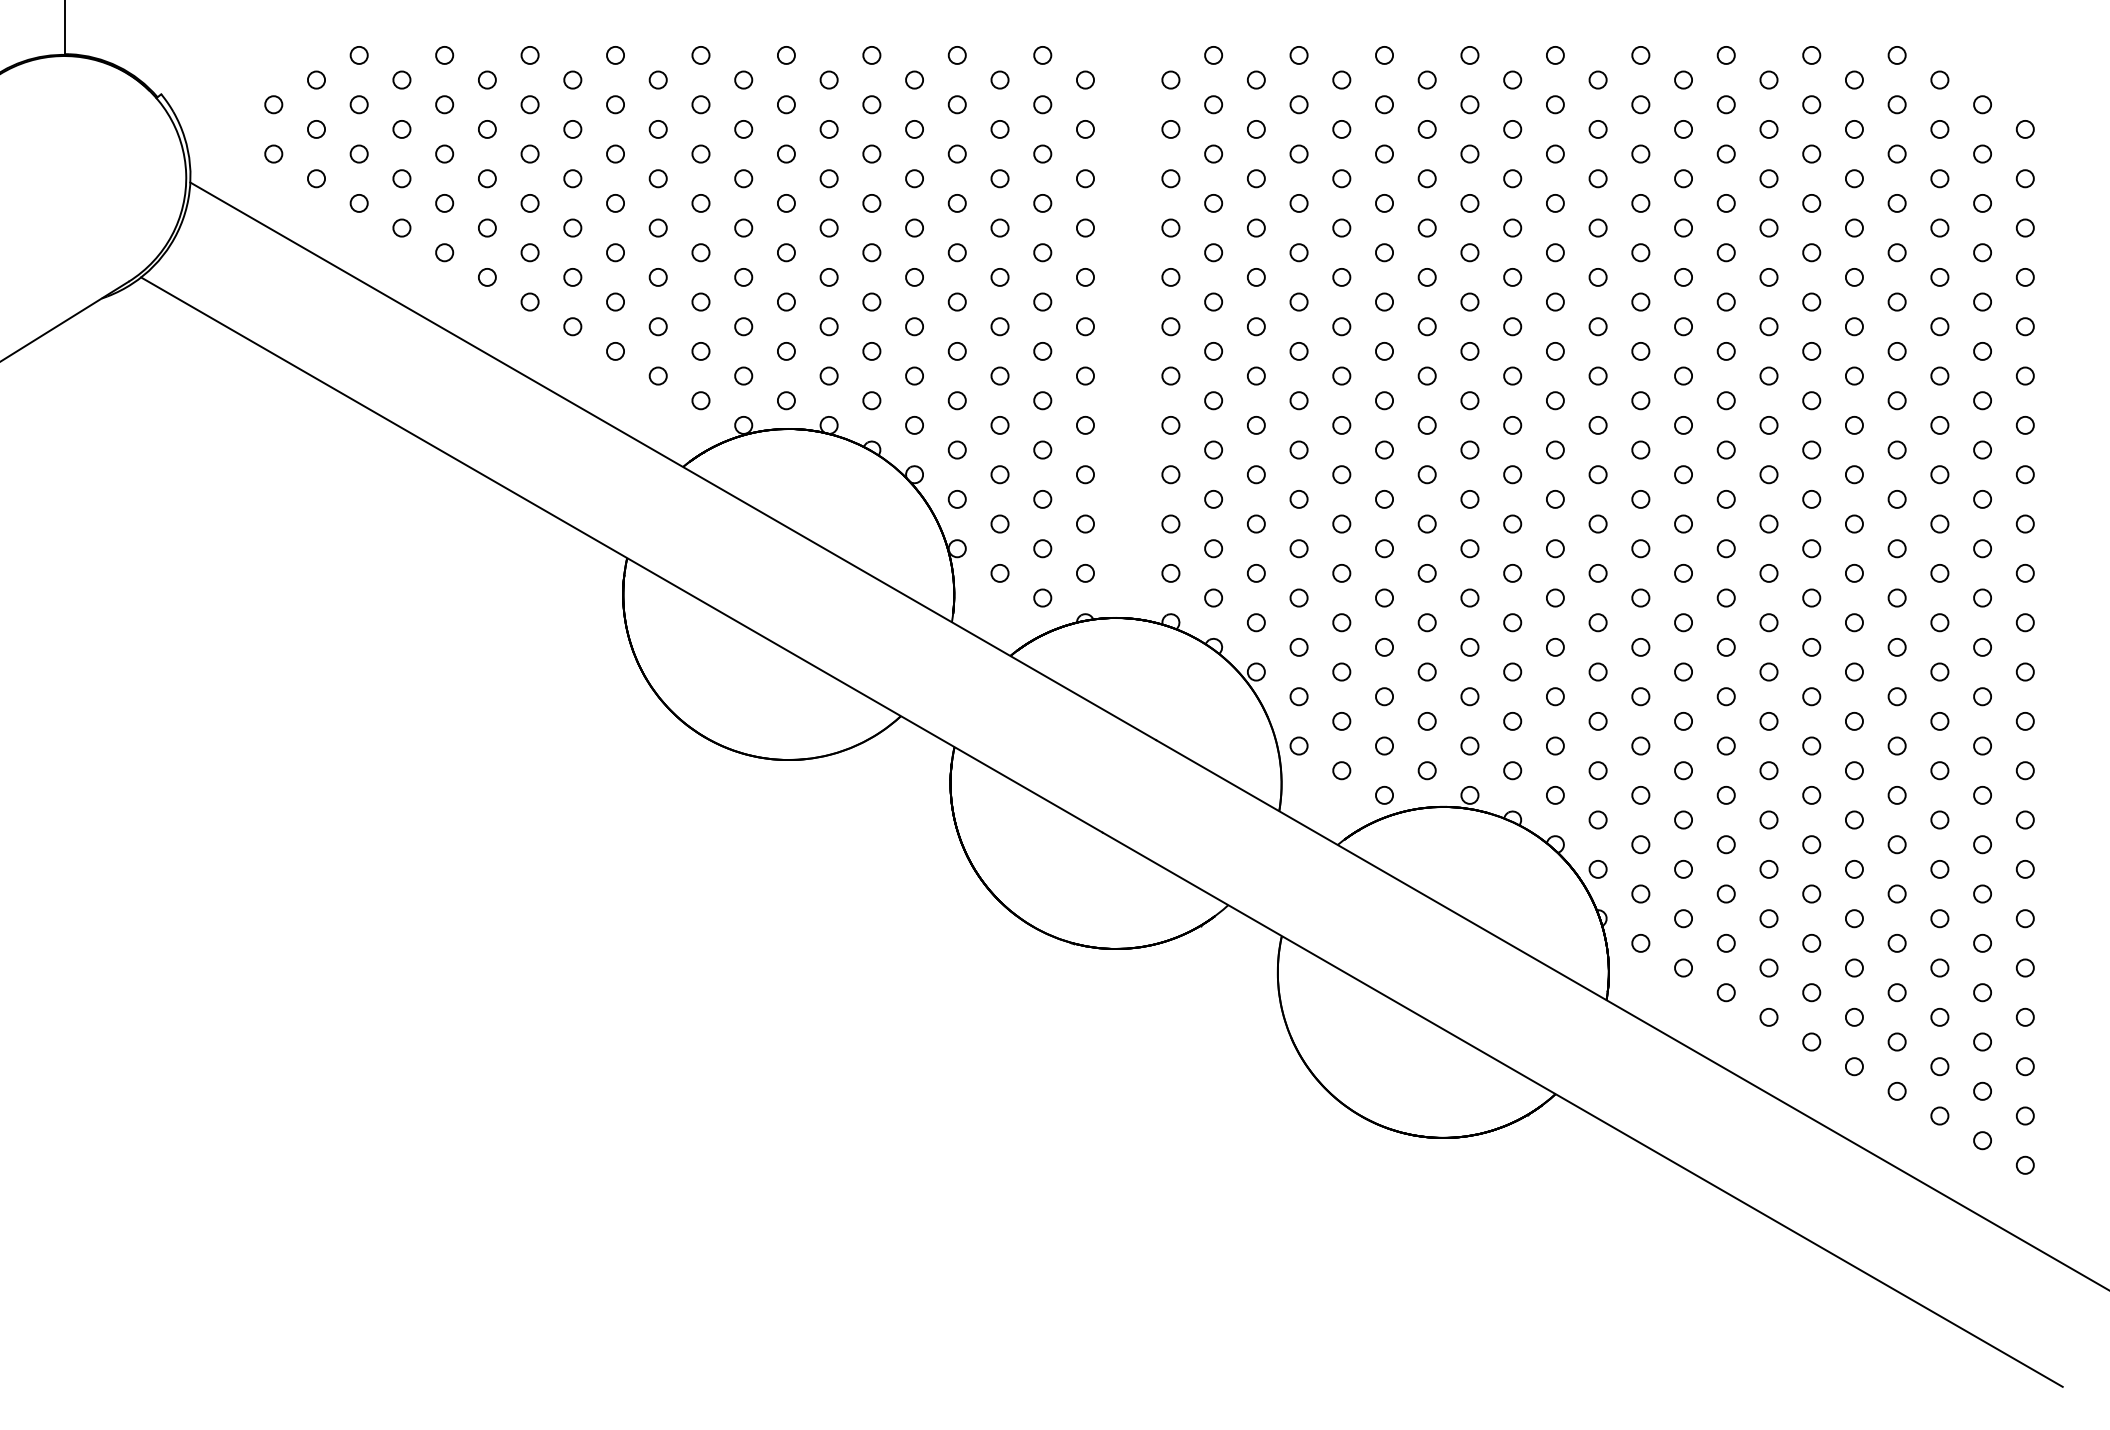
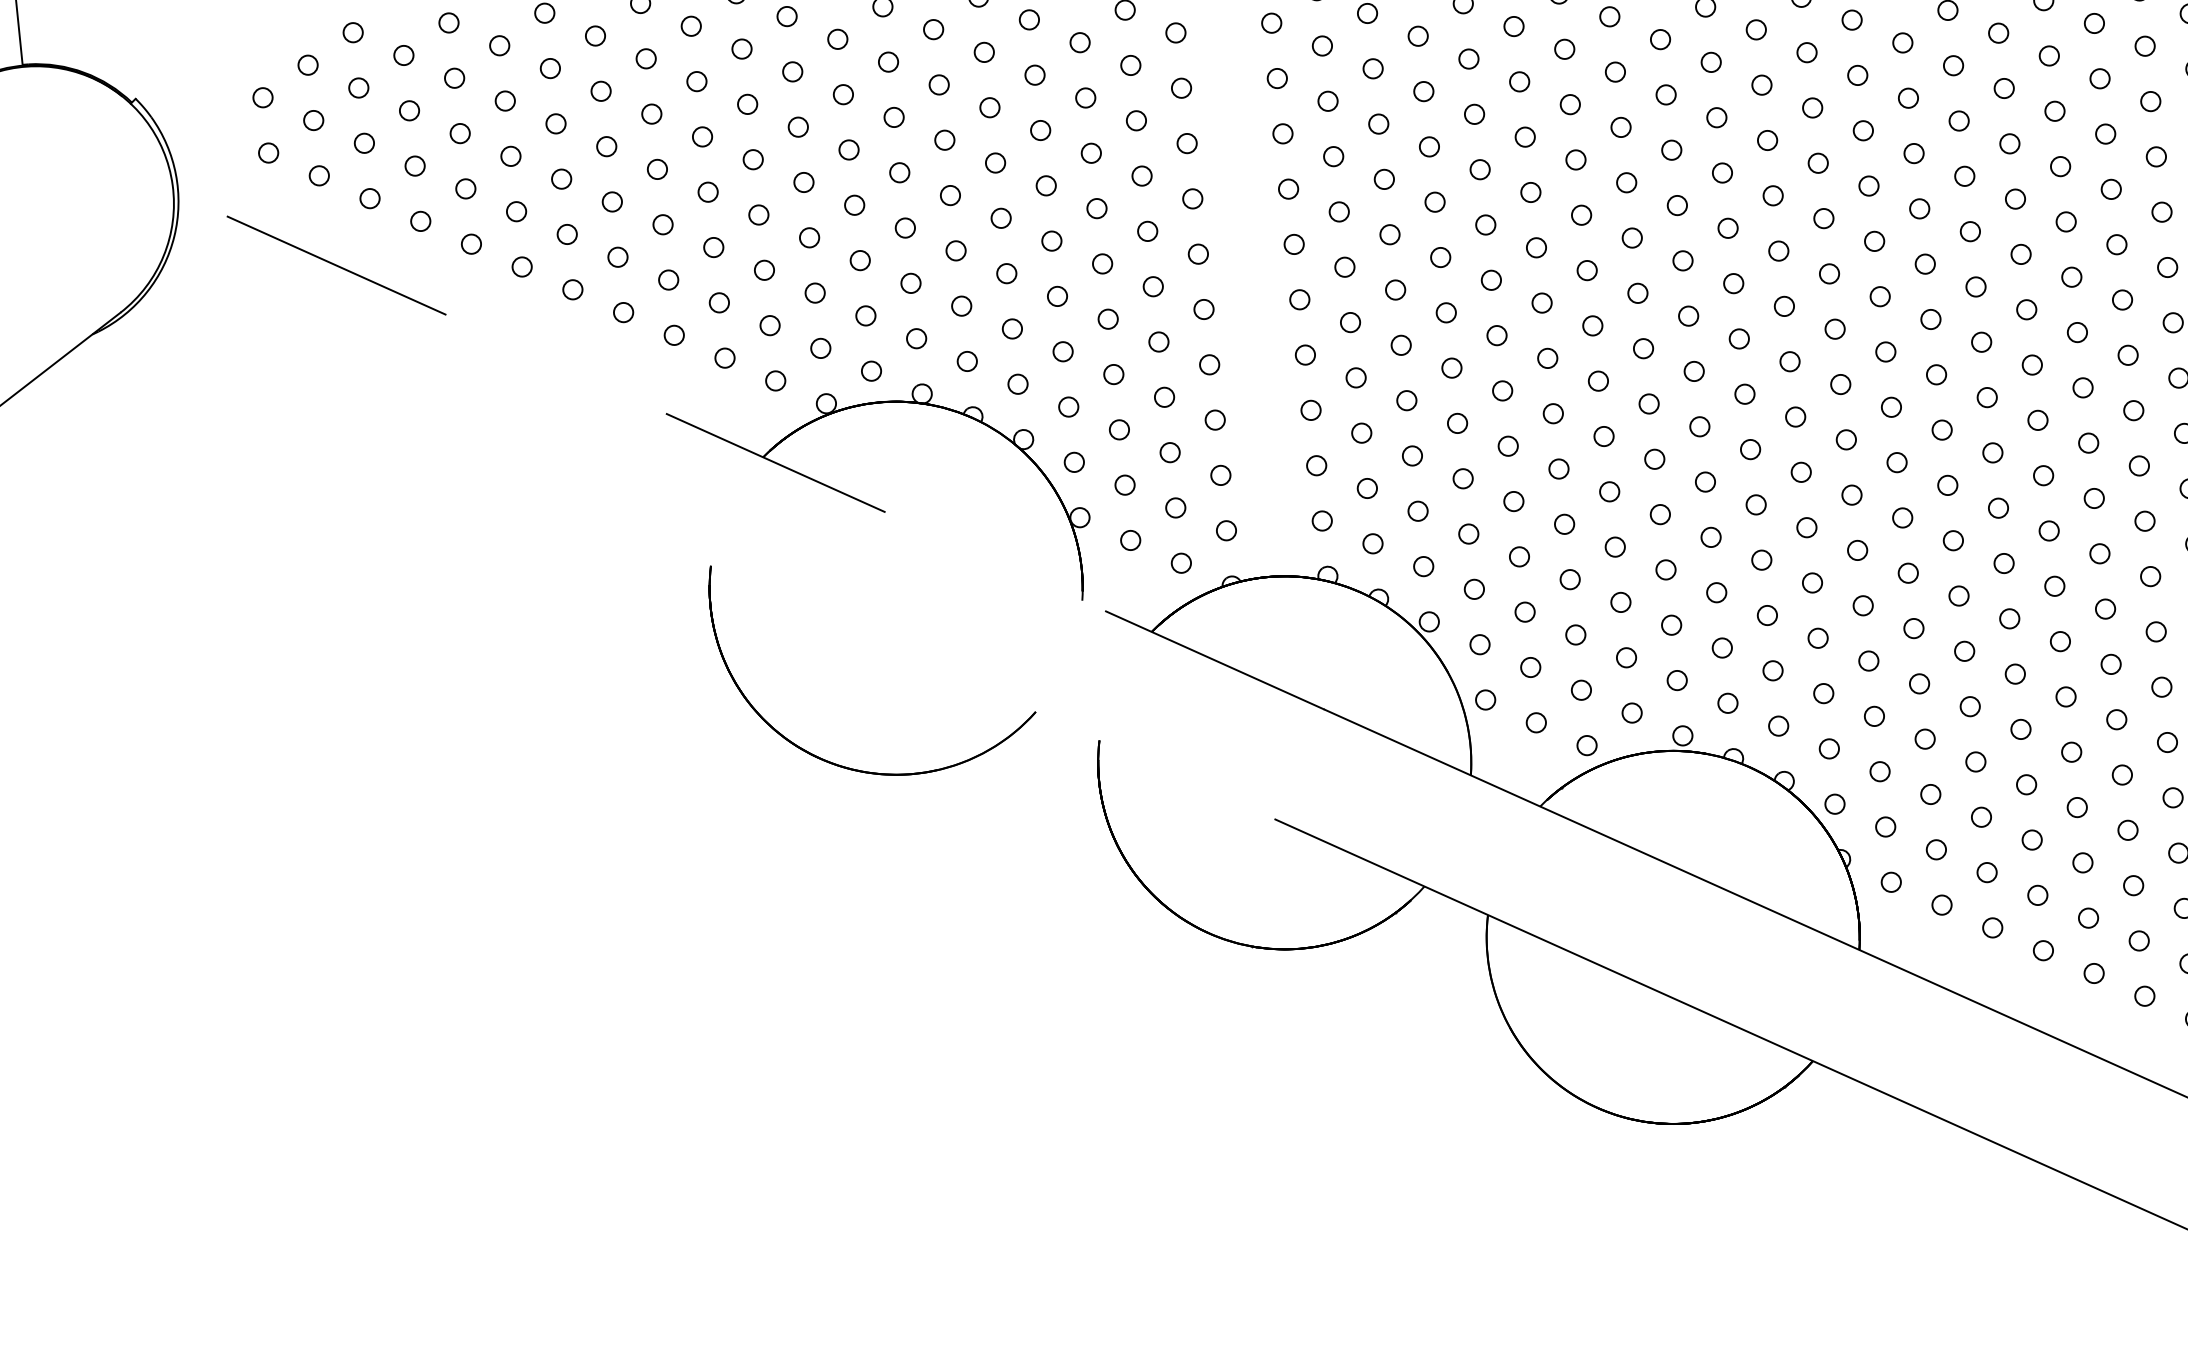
line: (673, 461) -> (751, 452), solid -> dashed
line: (621, 554) -> (704, 562), removed

